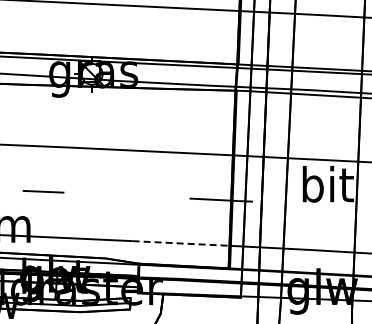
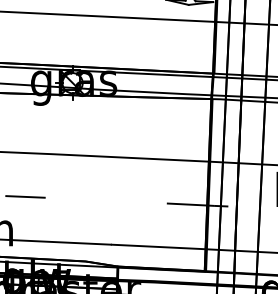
line: (181, 243) -> (159, 246), dashed -> solid

